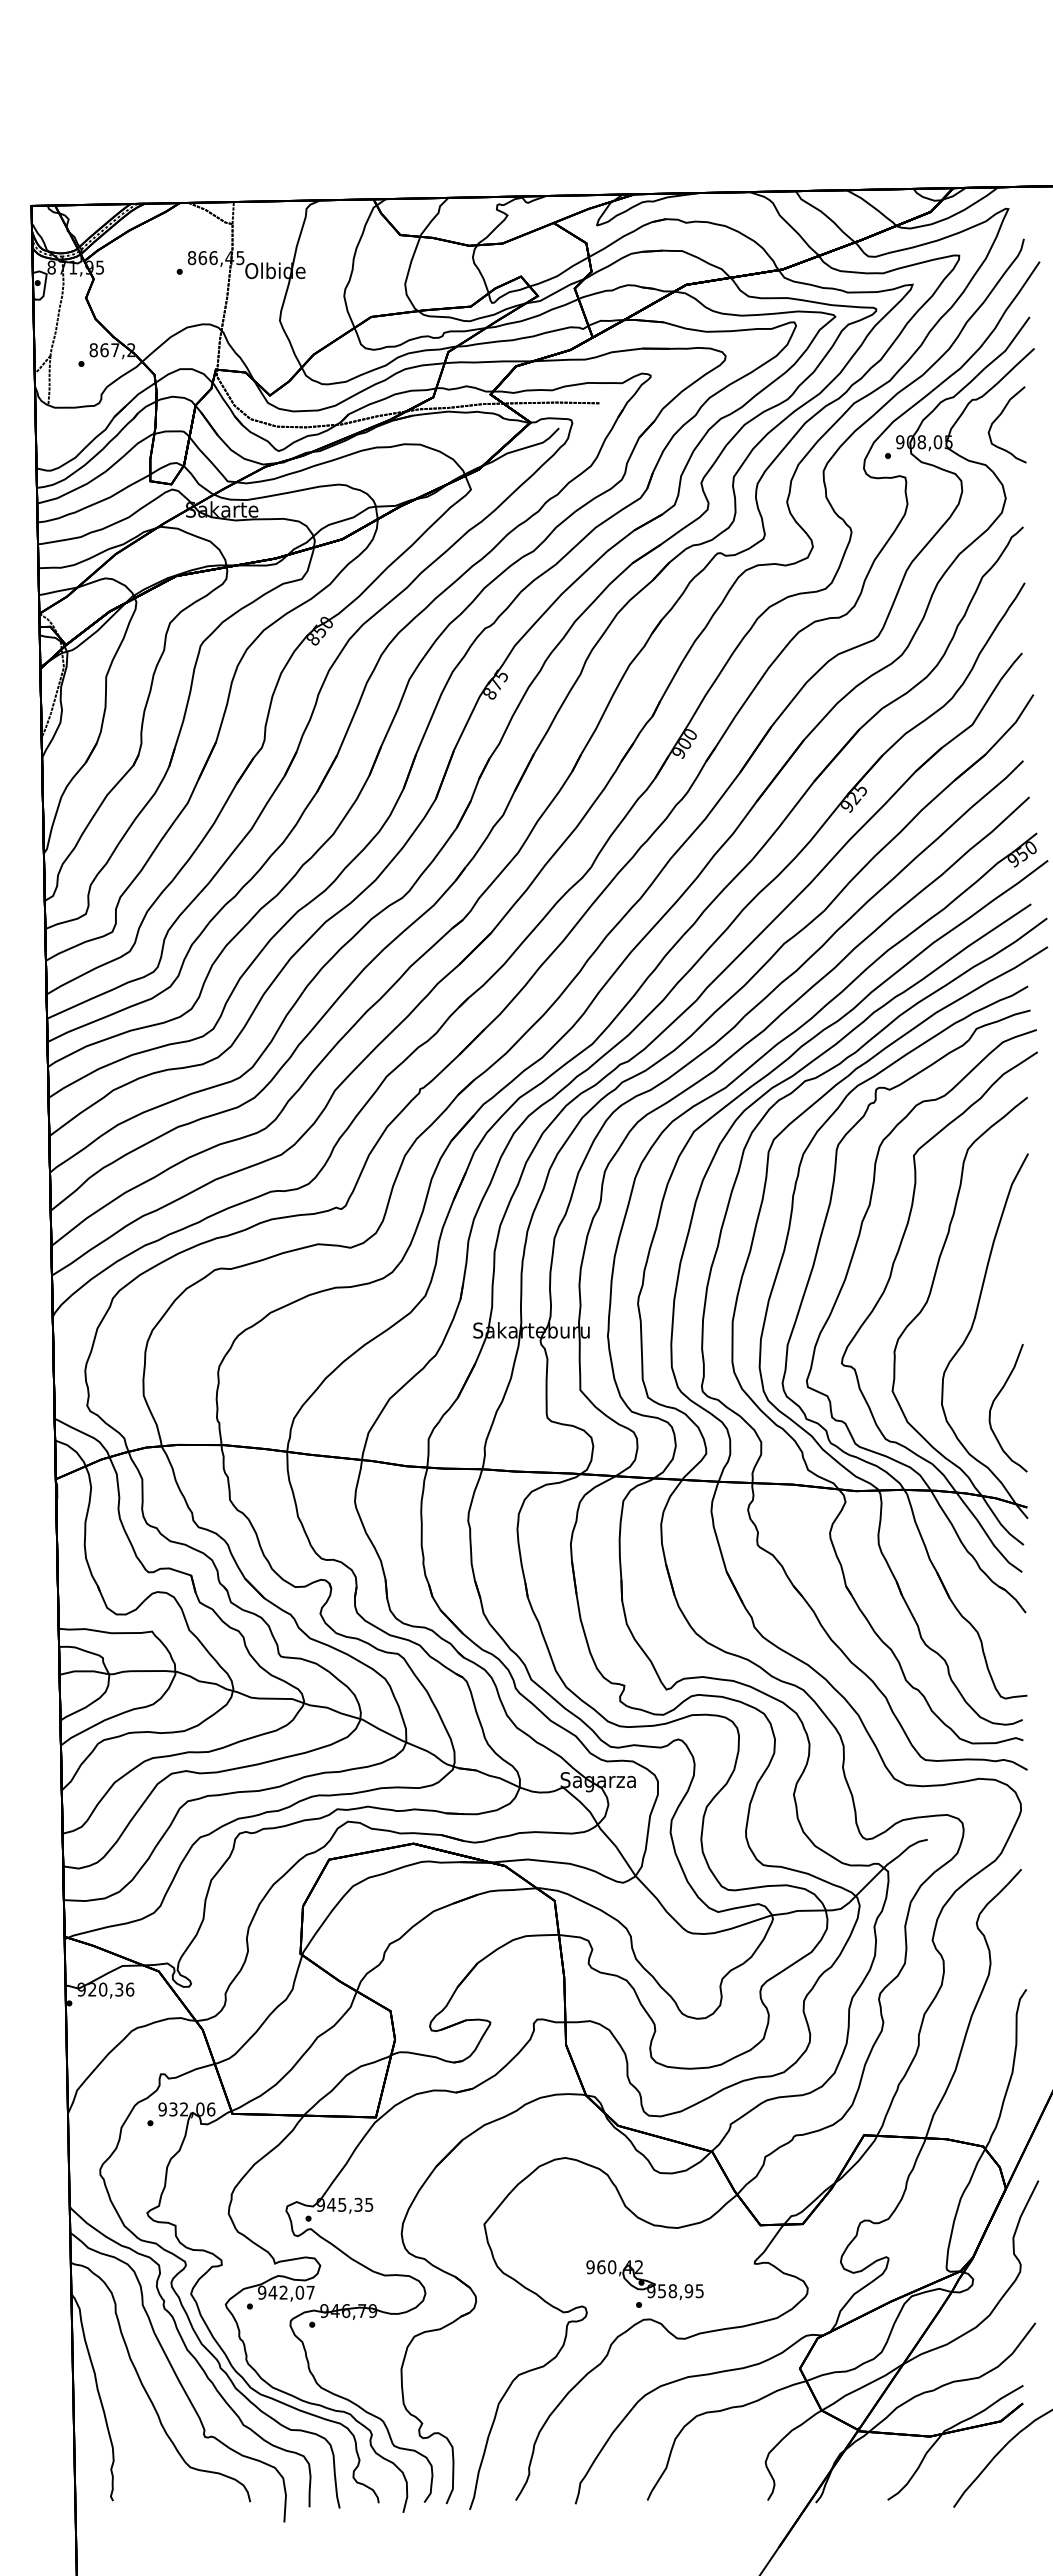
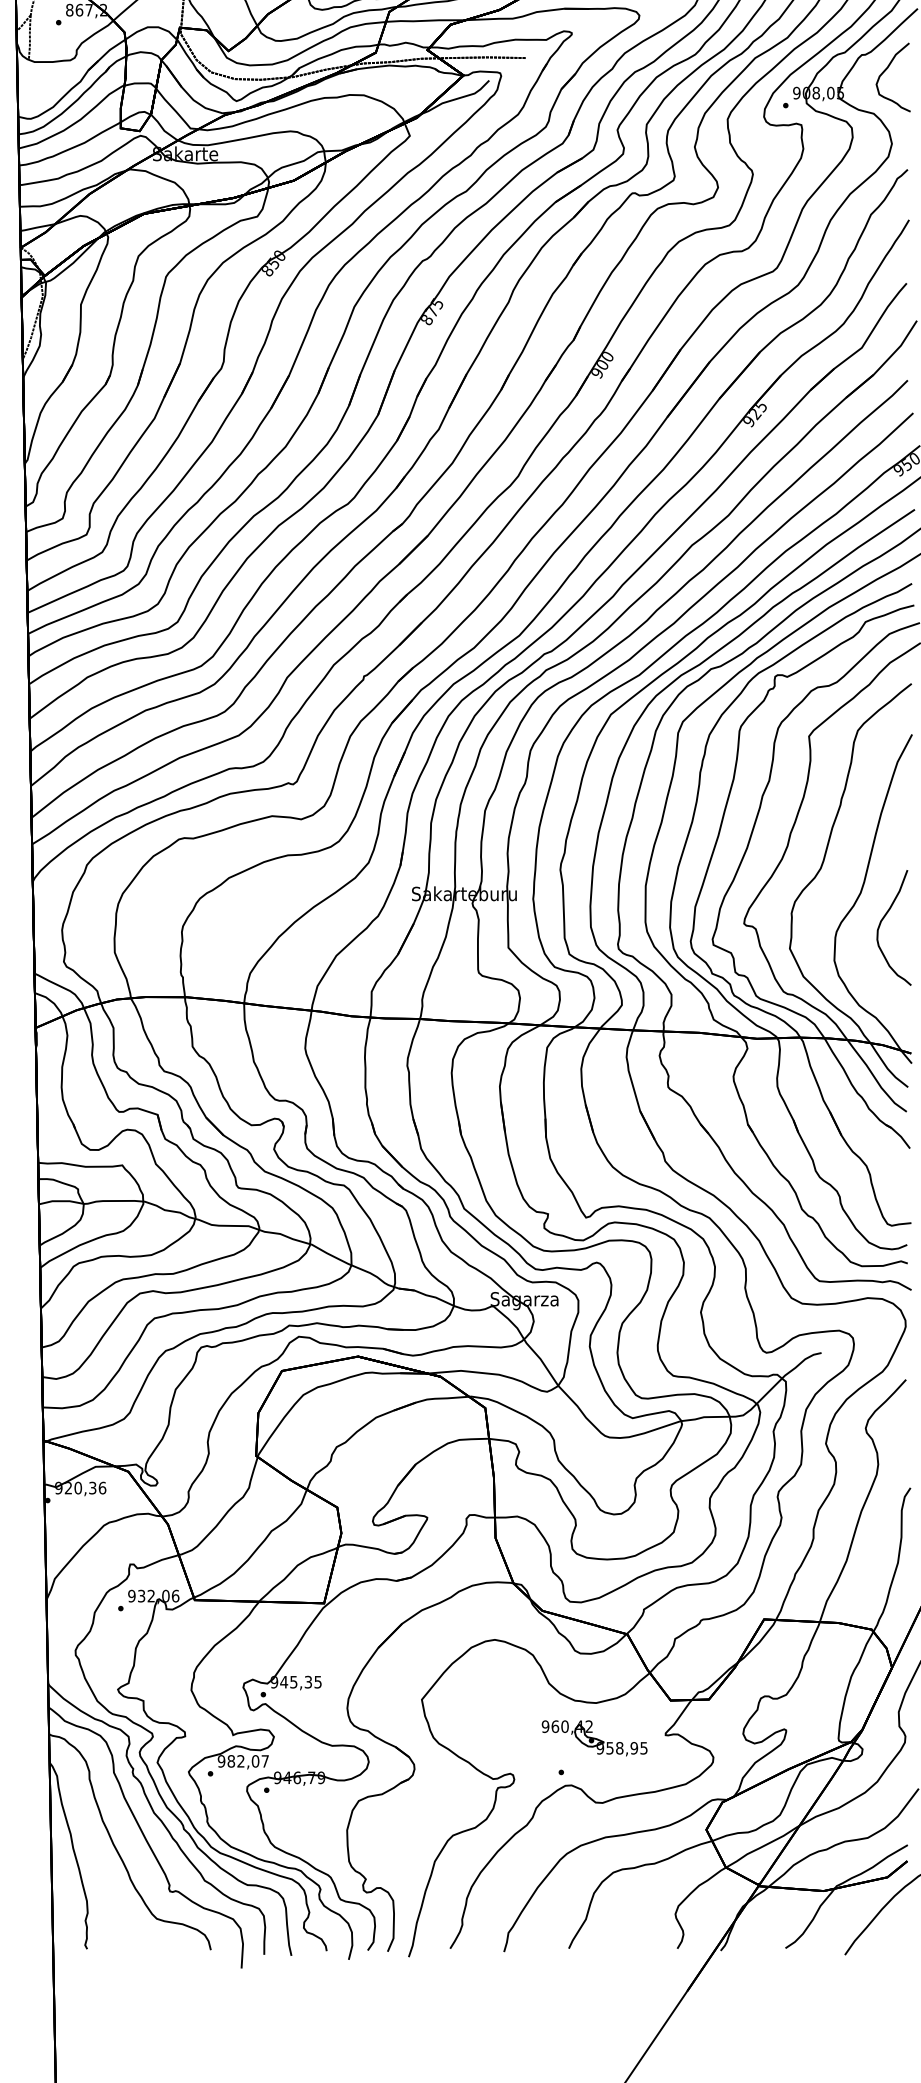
curve: (994, 1402) -> (881, 922), moved
part: (644, 2280) -> (594, 1738), moved
text: (272, 2292) -> (230, 1761), 942,07 -> 982,07

